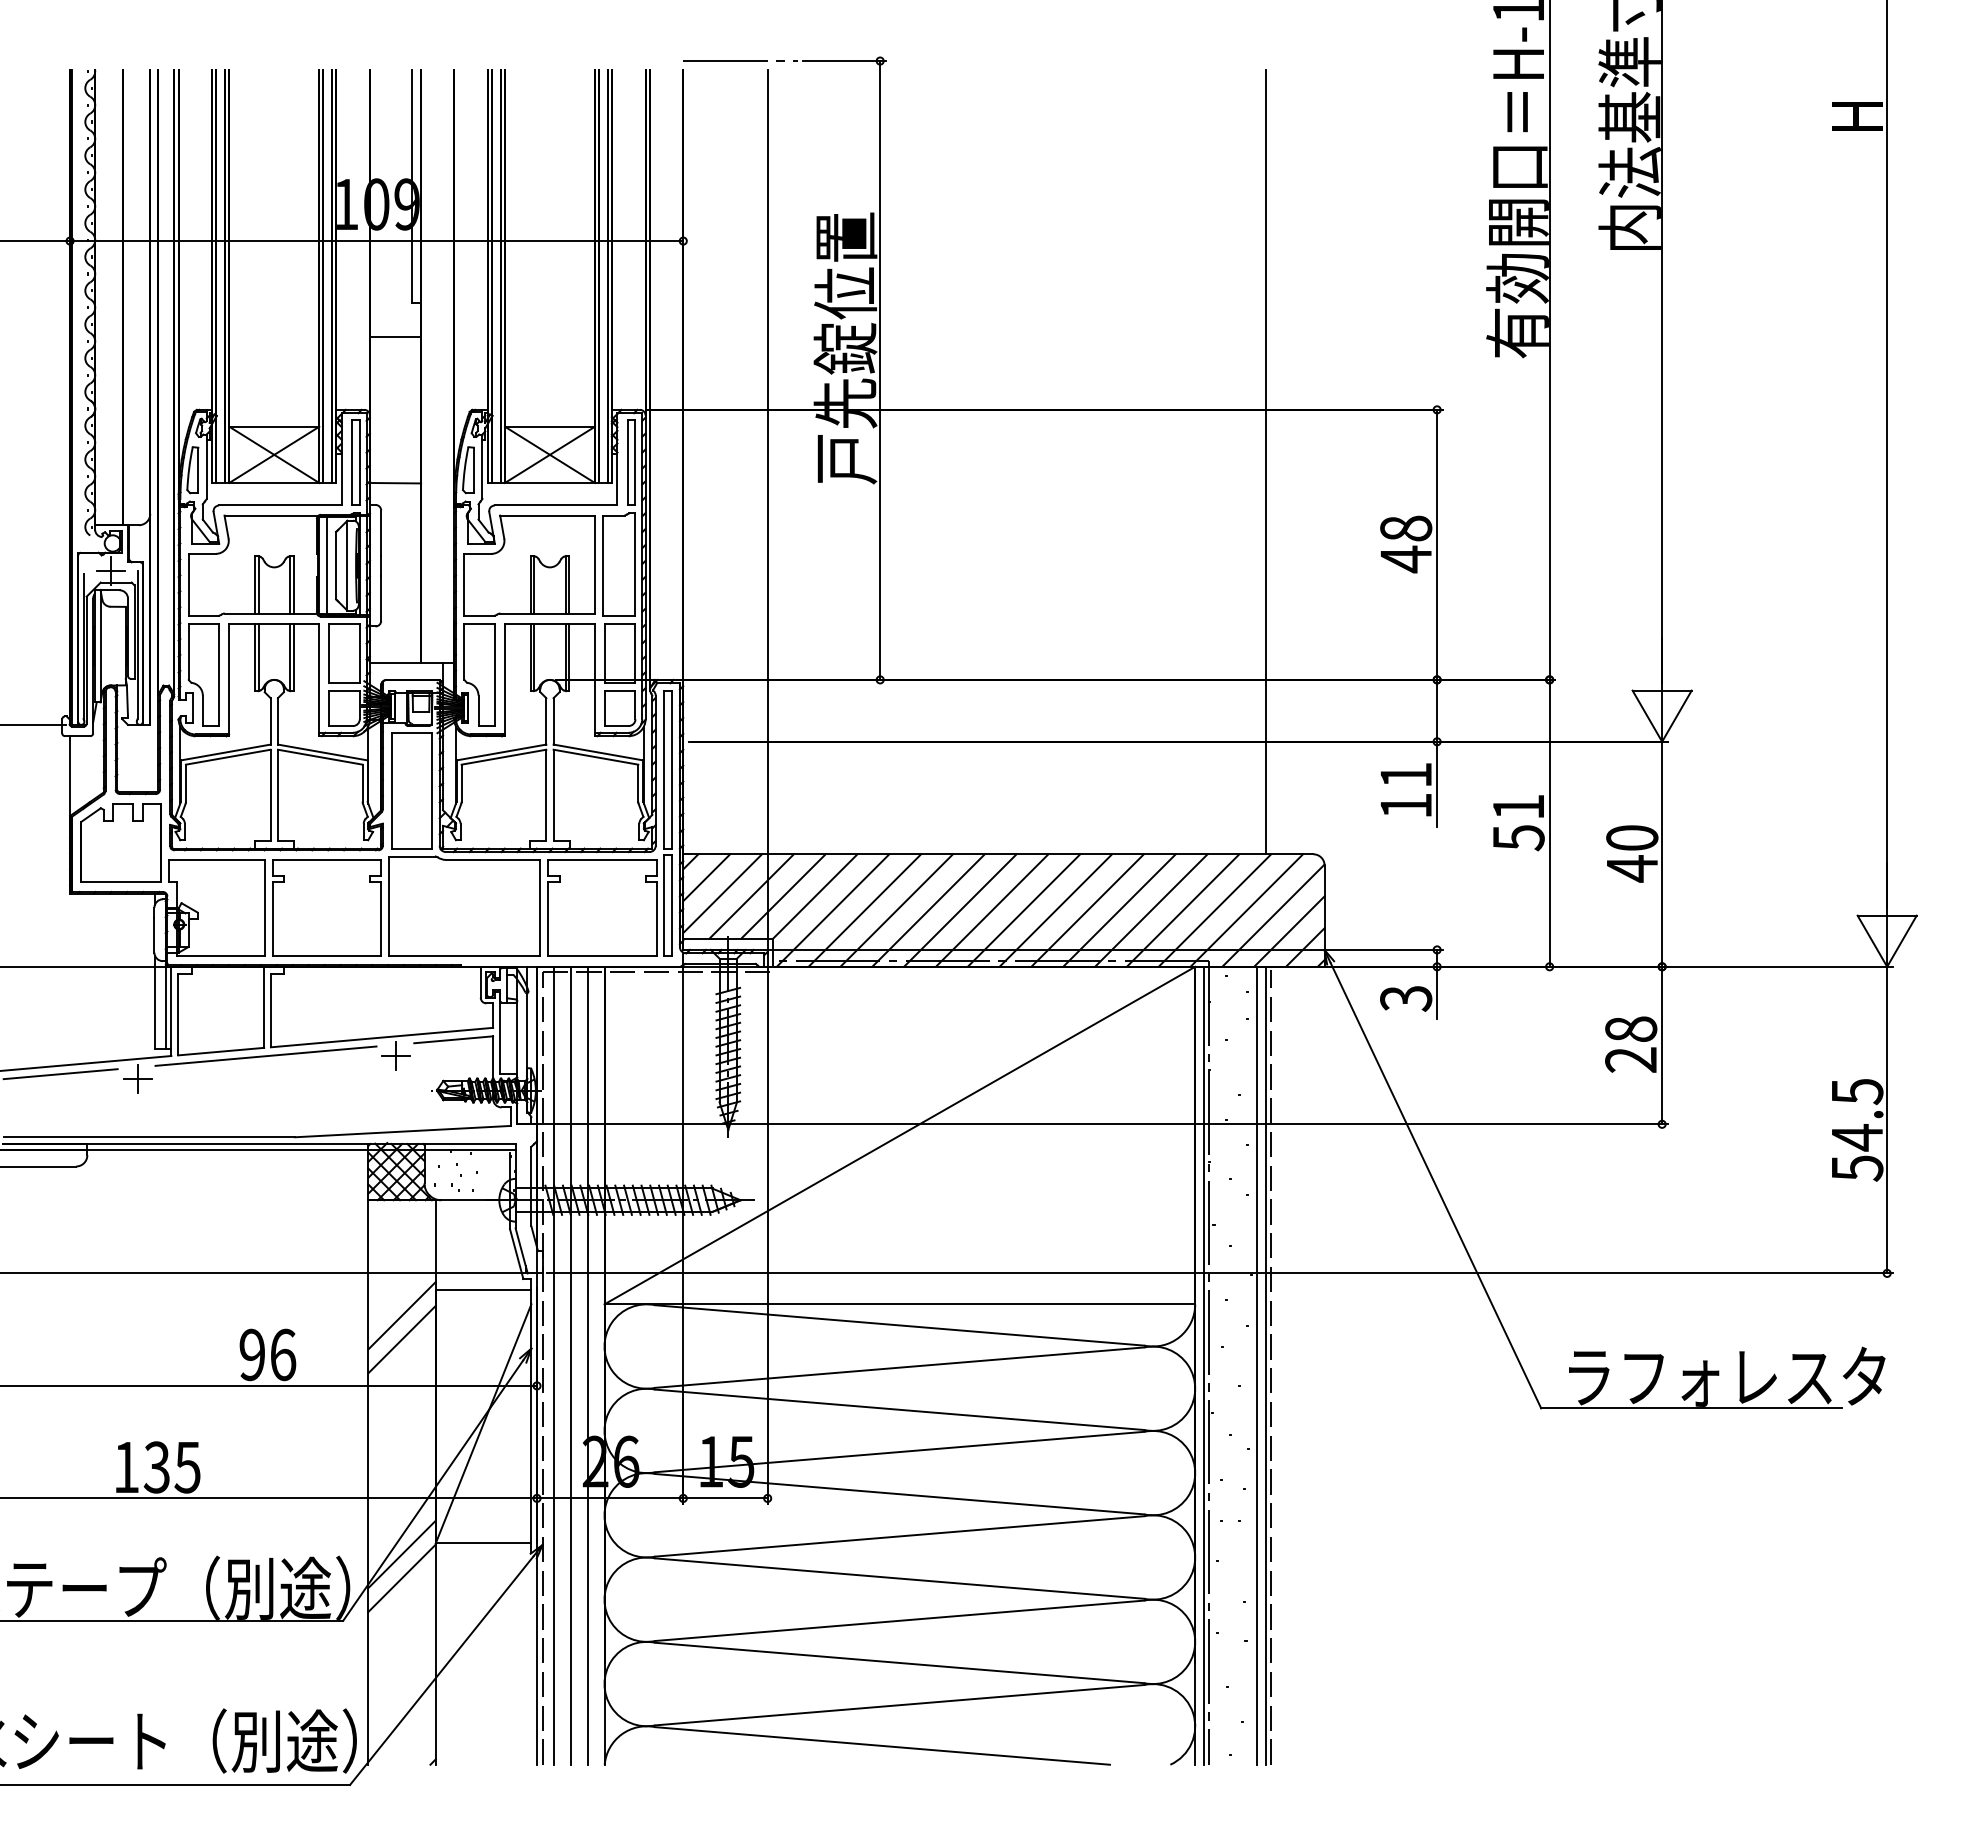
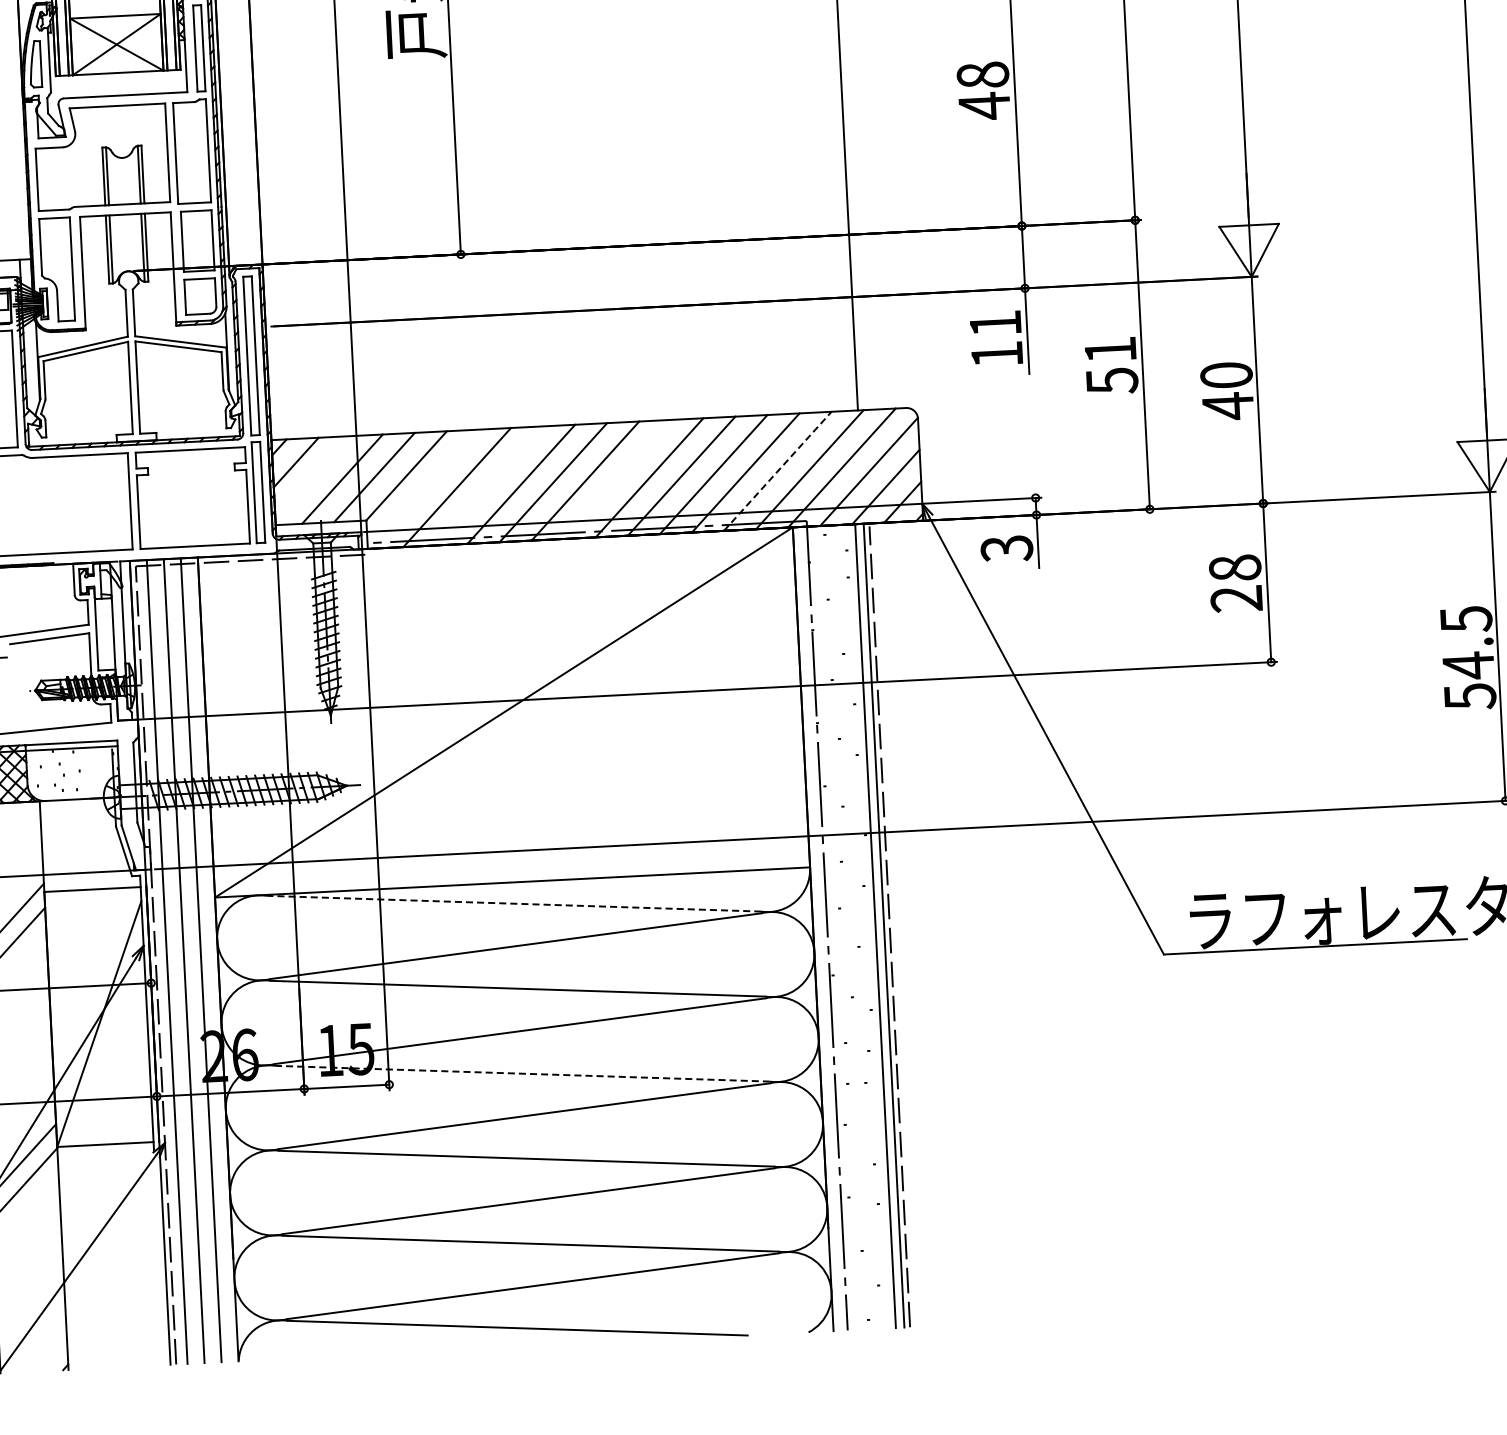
line: (722, 893) -> (312, 477), removed
line: (832, 910) -> (424, 489), removed
line: (896, 910) -> (489, 485), removed
line: (1023, 910) -> (617, 479), removed
line: (1183, 910) -> (778, 471), solid -> dashed
line: (900, 1325) -> (514, 903), solid -> dashed
line: (1203, 1365) -> (821, 928), removed
line: (900, 1494) -> (522, 1073), solid -> dashed

